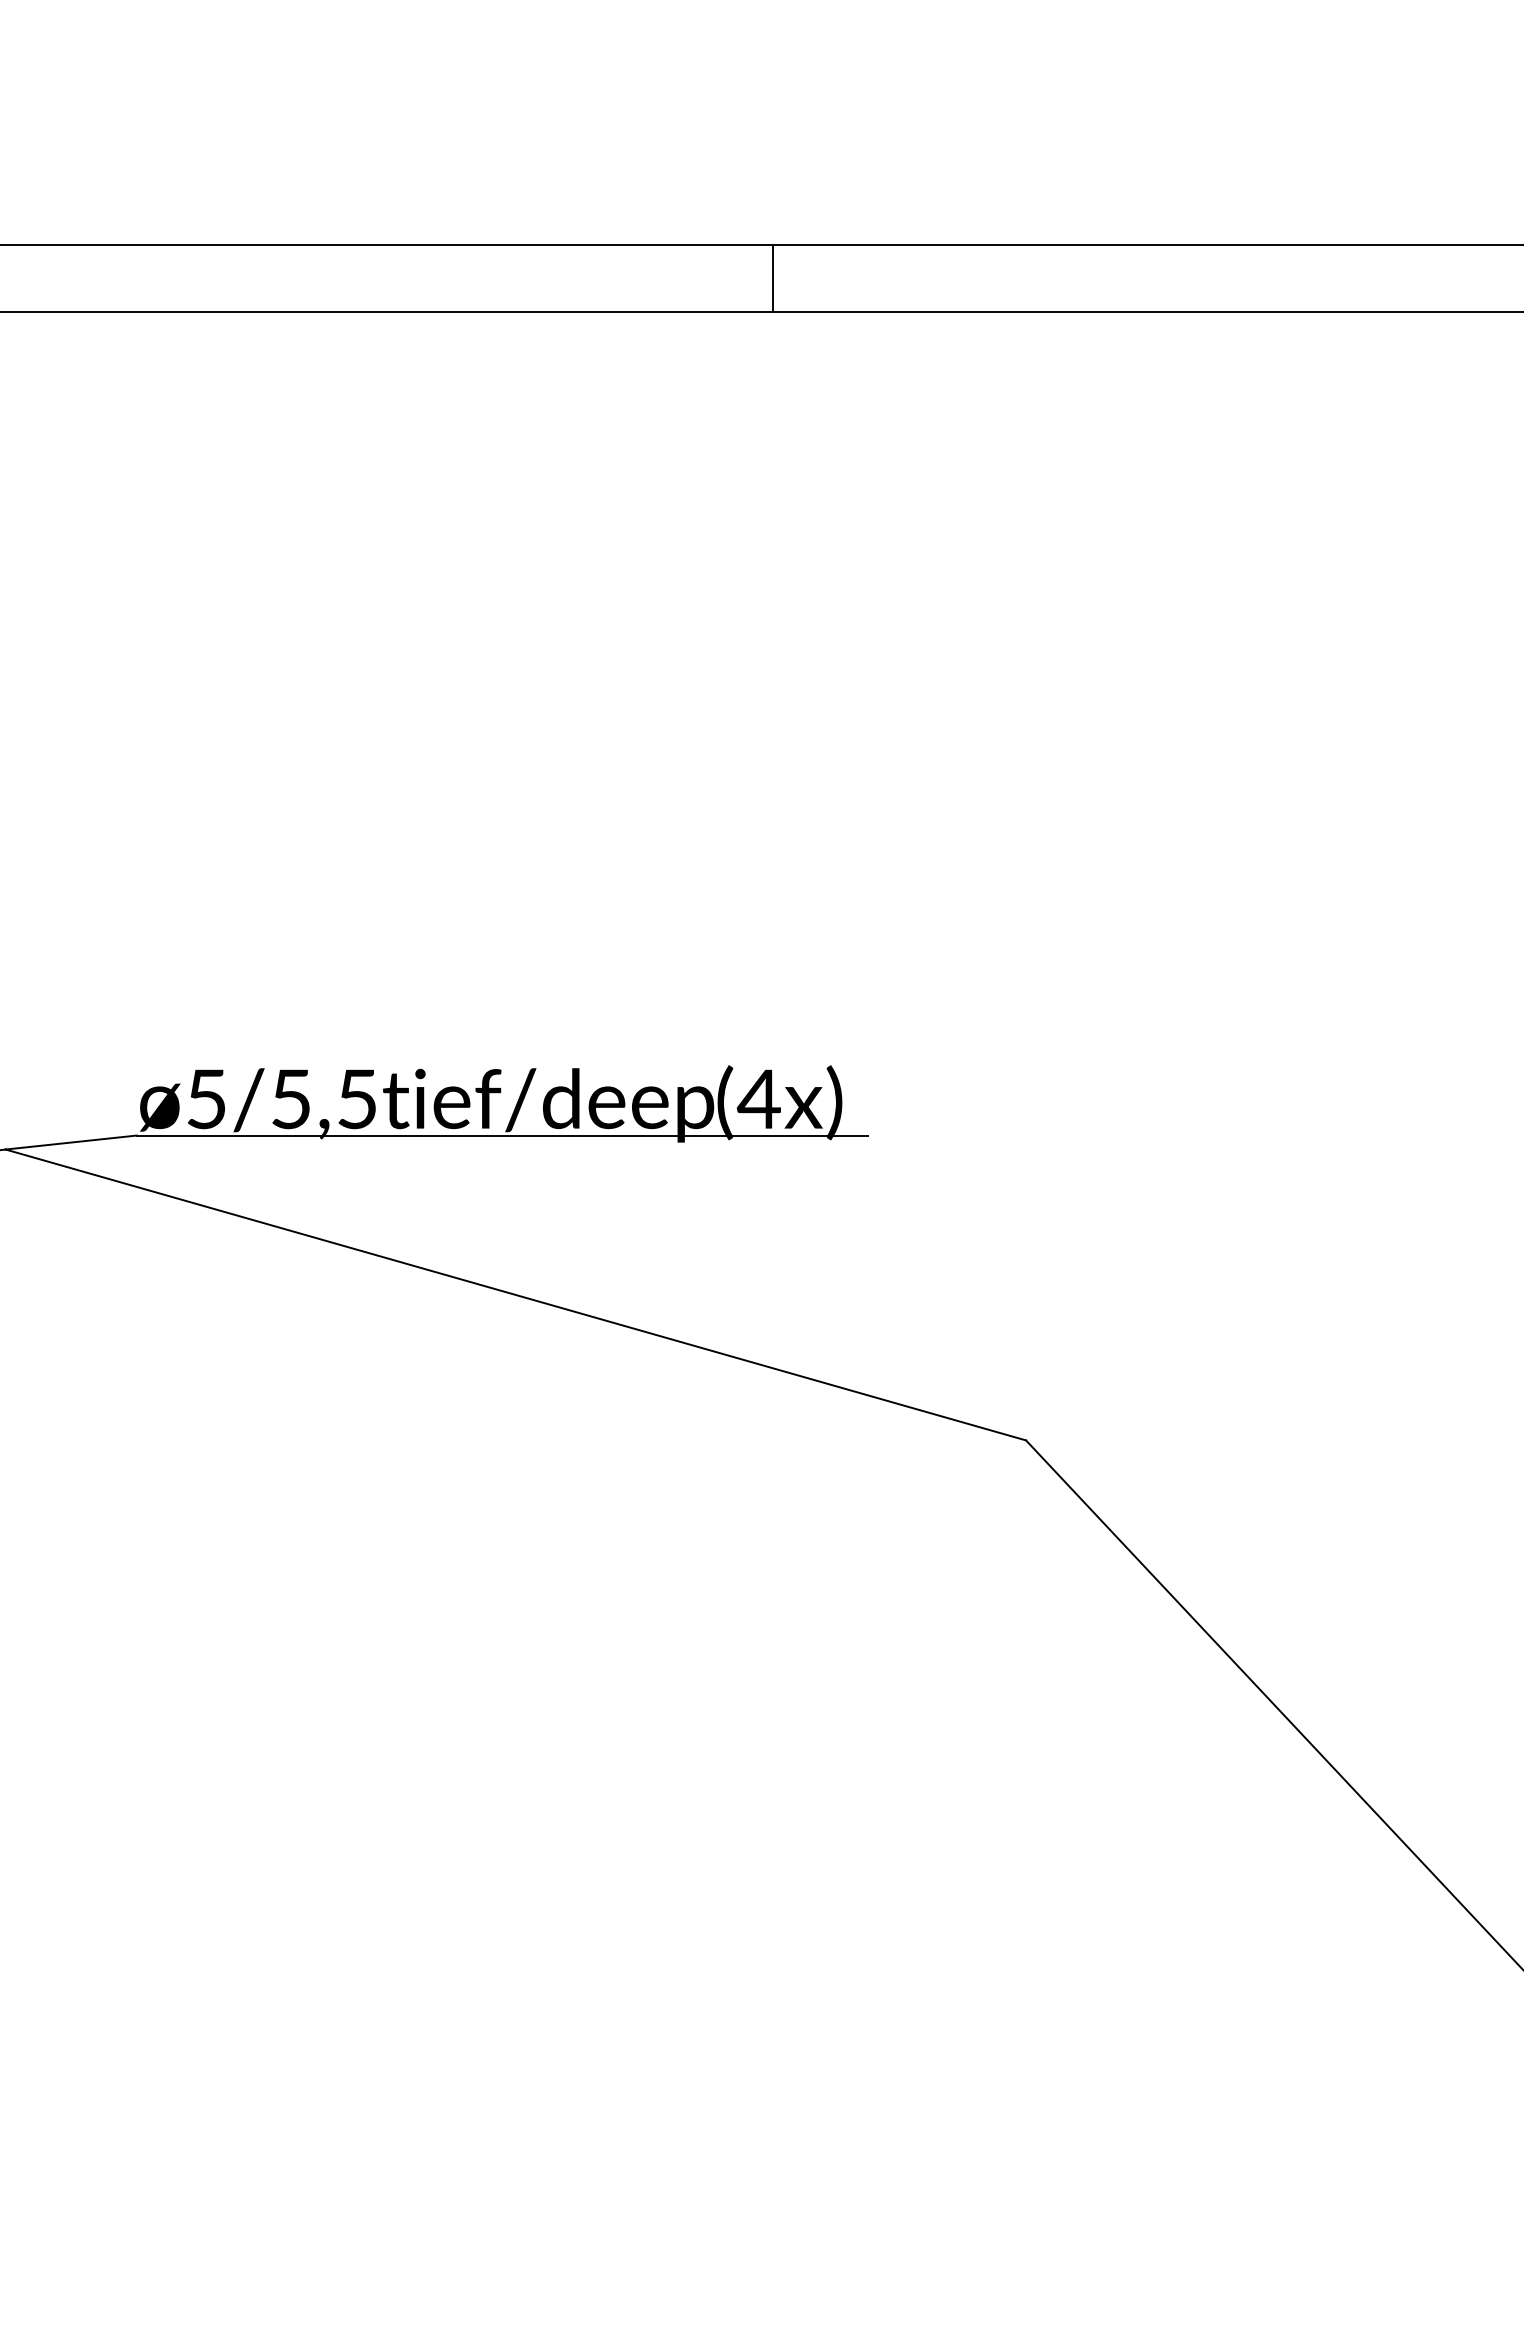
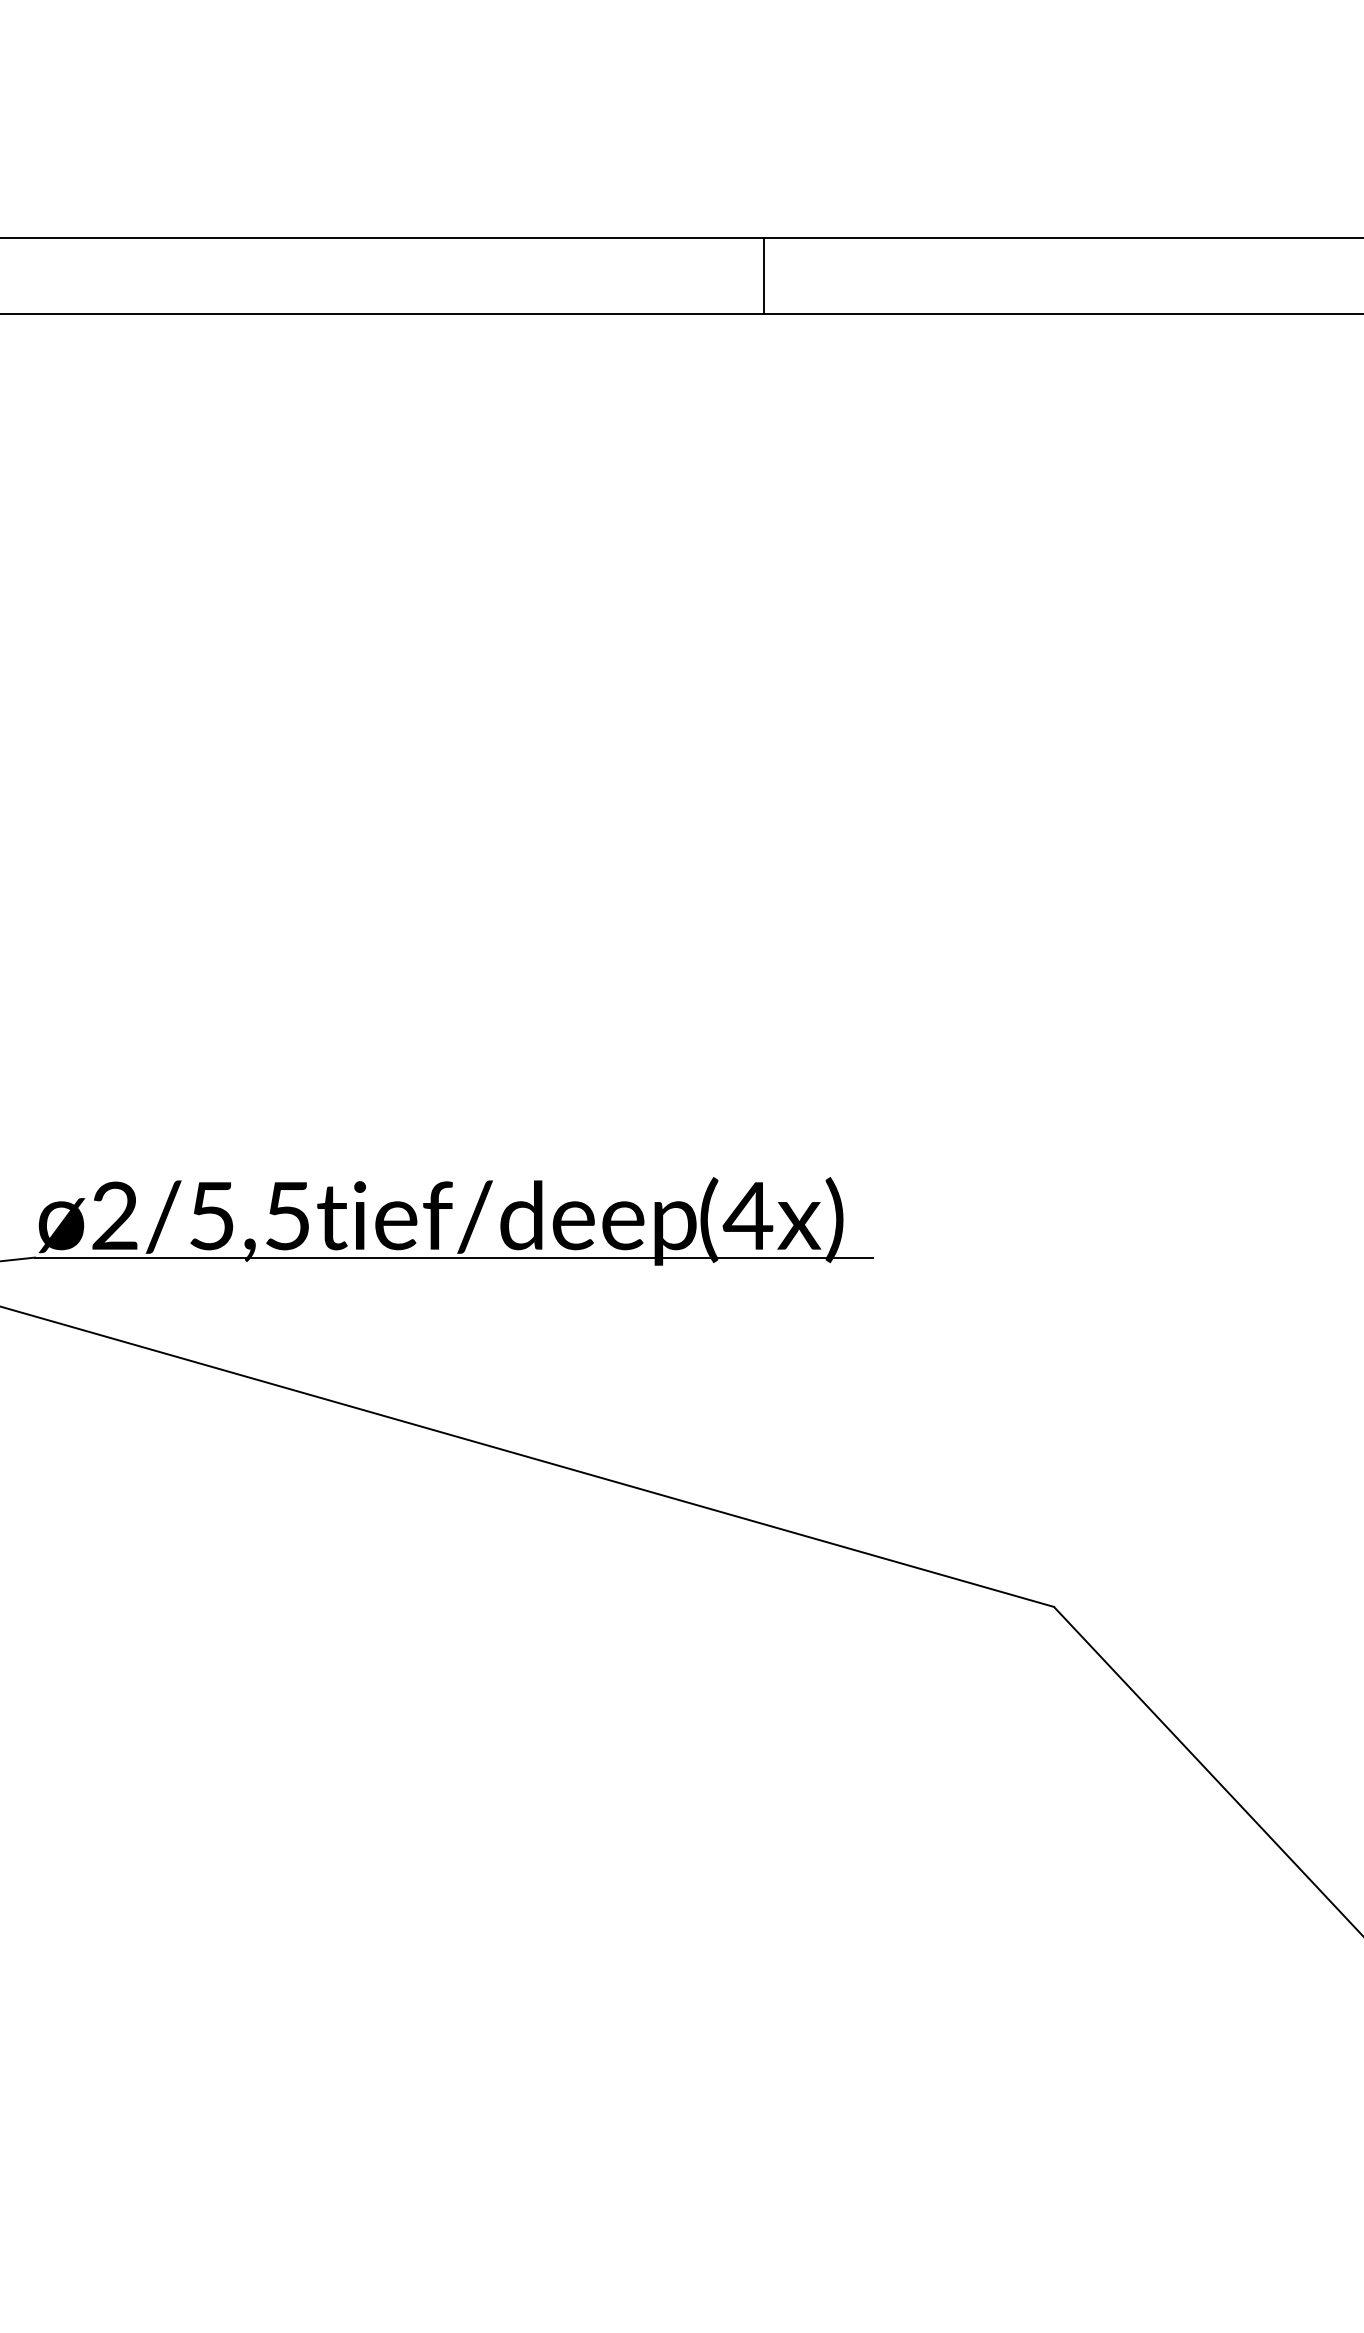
text: (206, 1099) -> (114, 1216), ø5/5,5tief/deep -> ø2/5,5tief/deep

